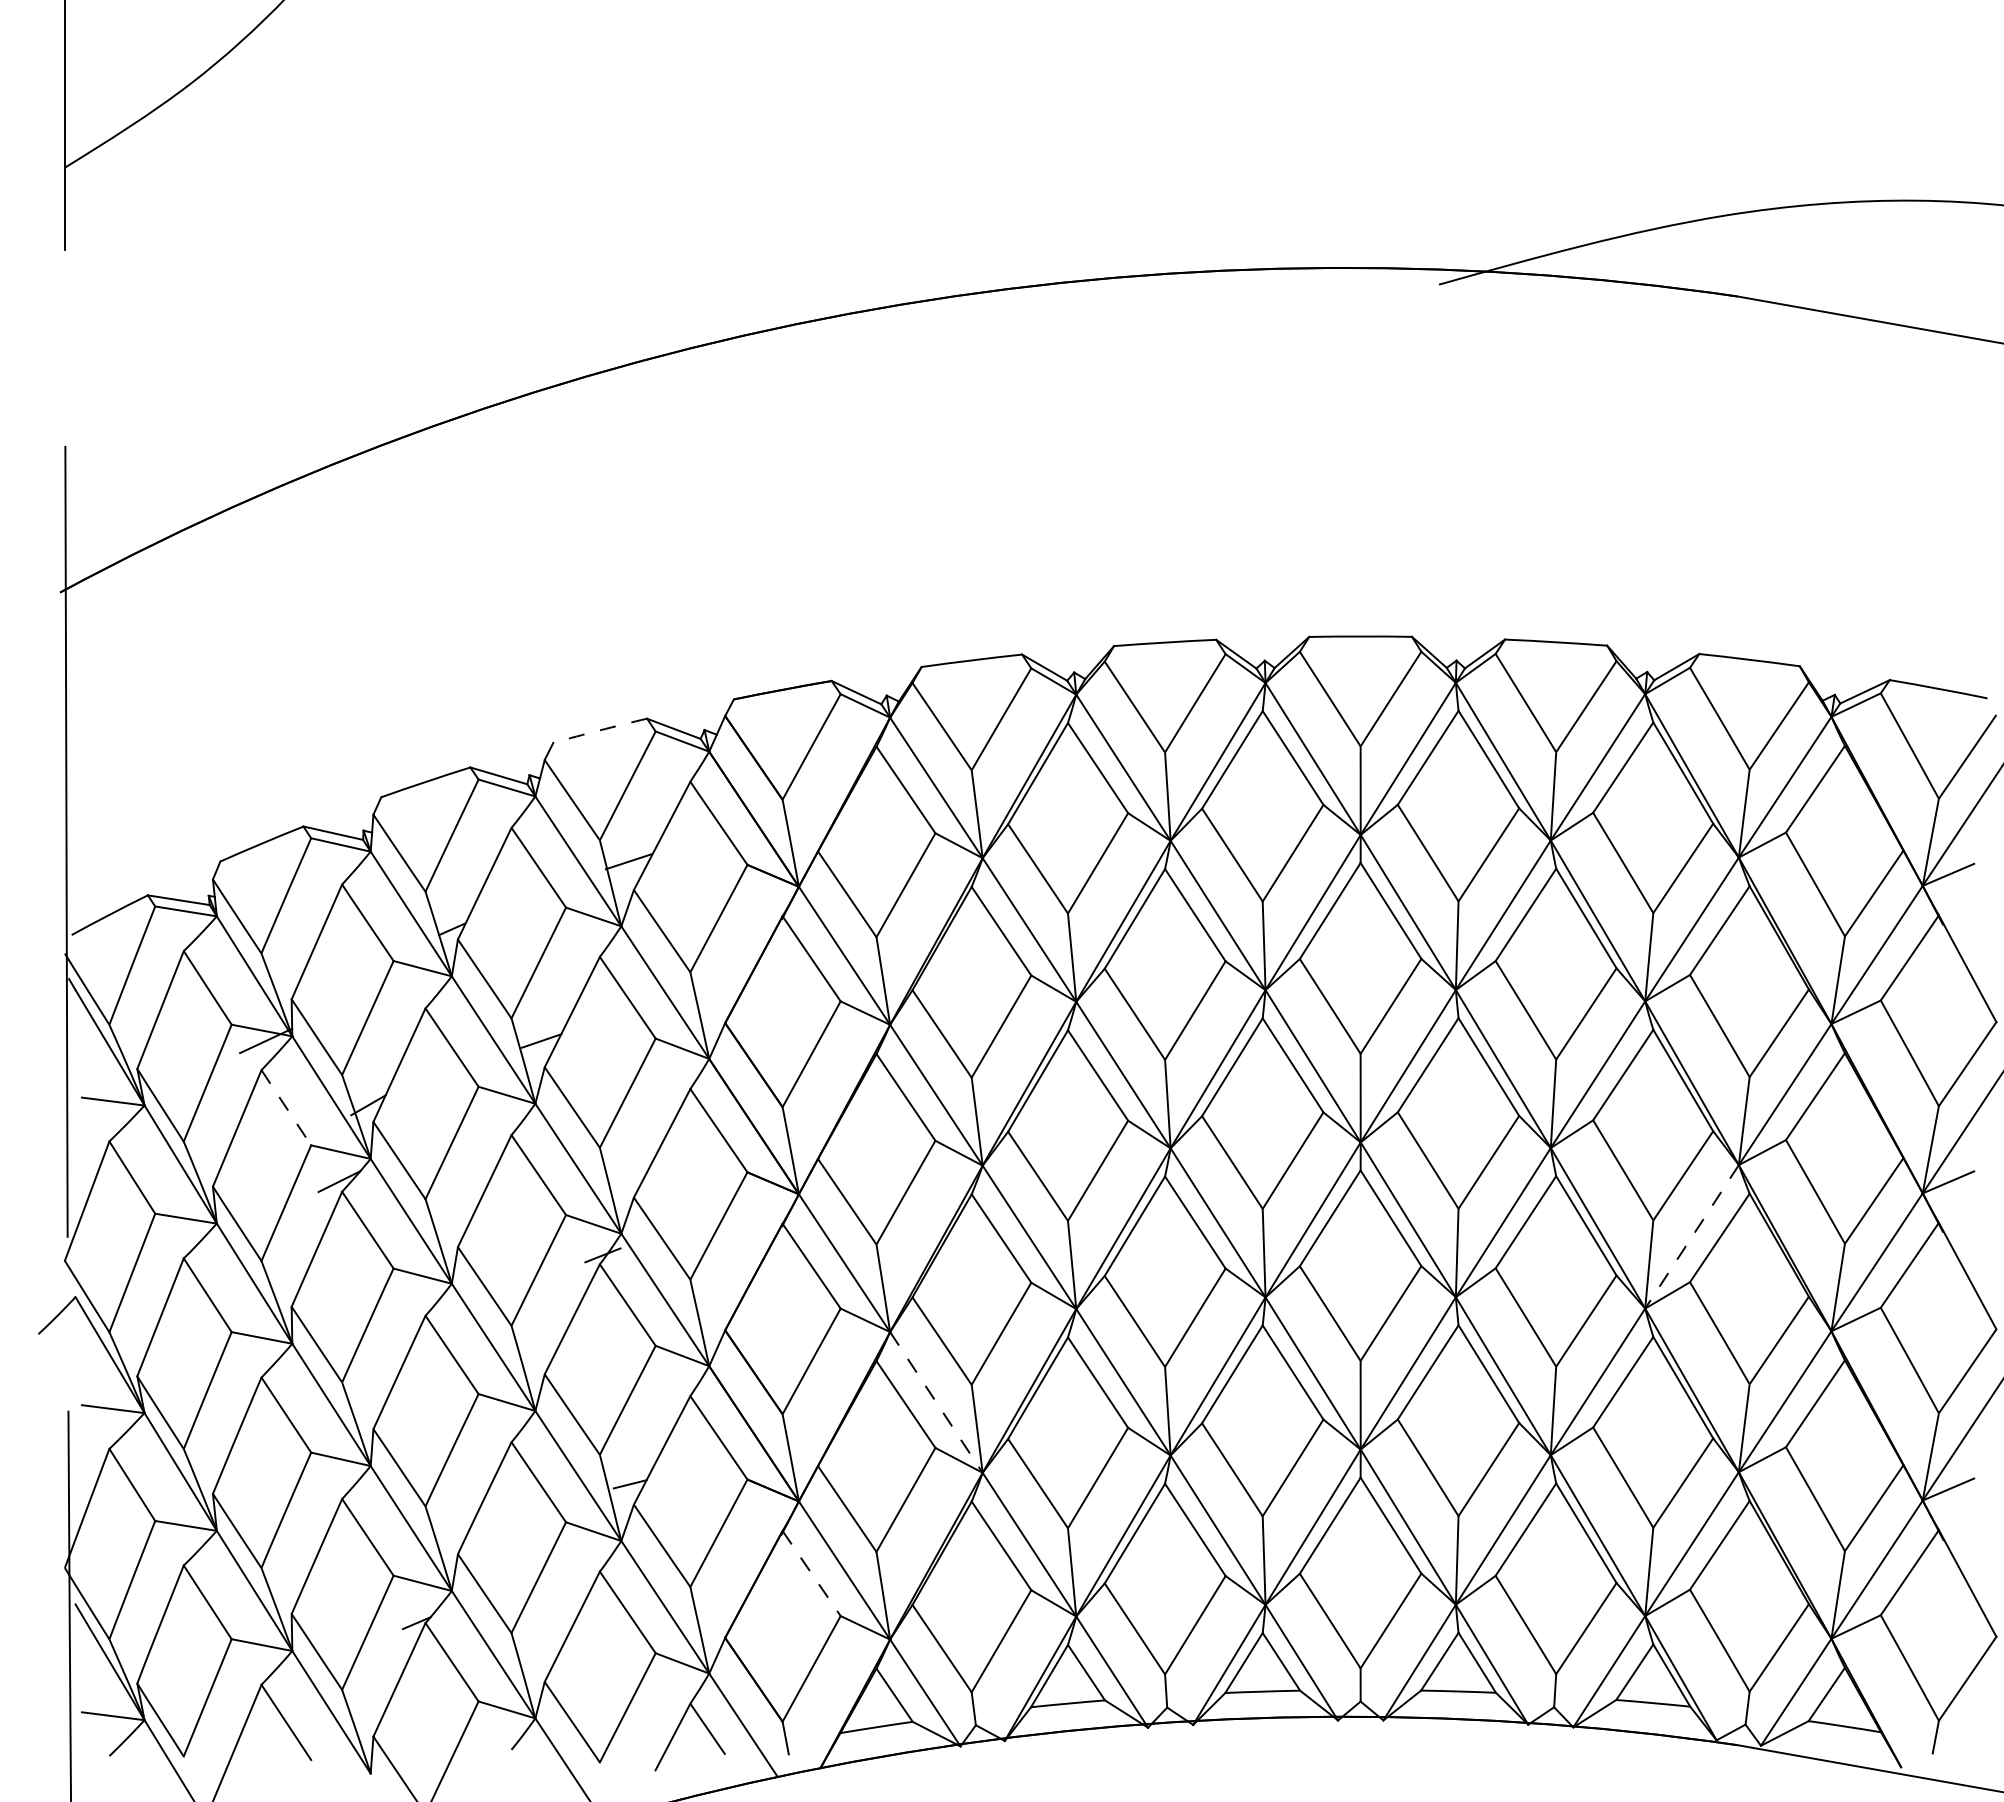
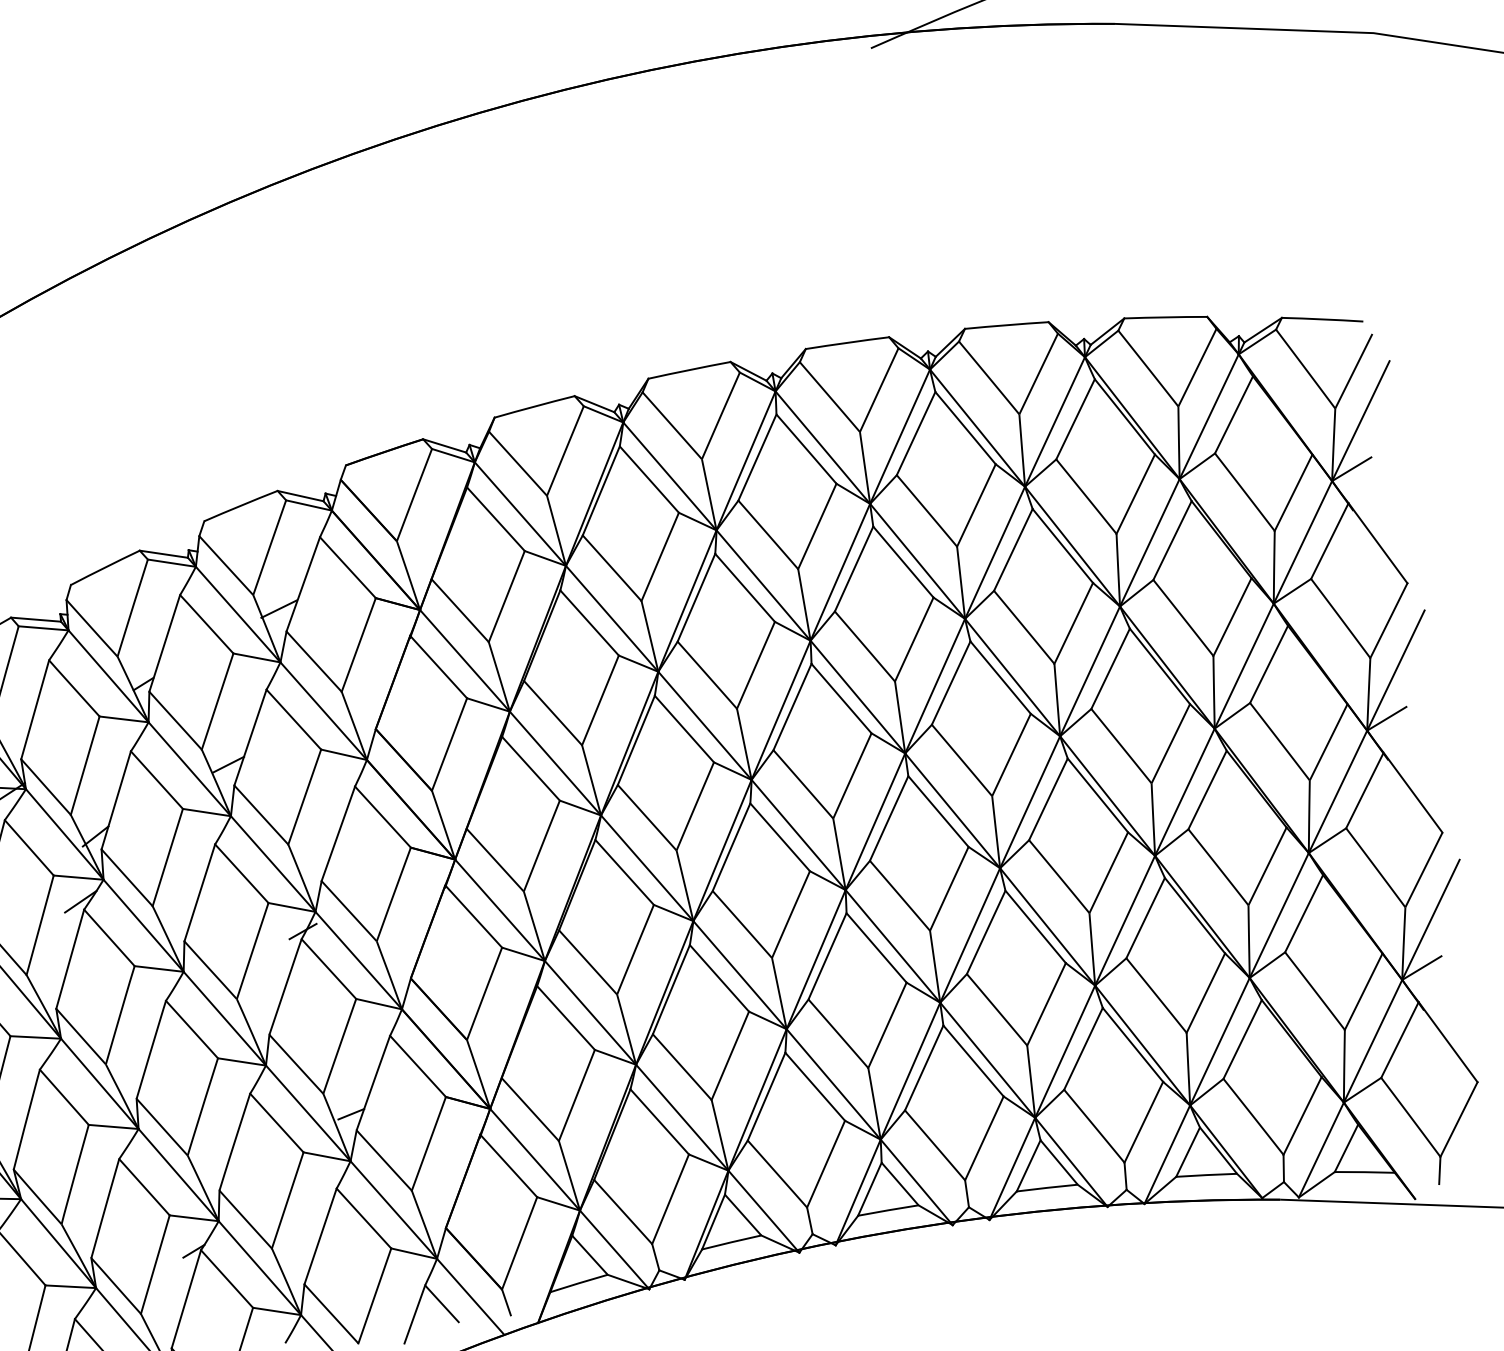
arc: (600, 730) -> (241, 505), dashed -> solid
line: (286, 1108) -> (29, 848), dashed -> solid
line: (1692, 1236) -> (1185, 791), dashed -> solid
line: (936, 1402) -> (590, 1012), dashed -> solid
line: (811, 1573) -> (508, 1165), dashed -> solid

